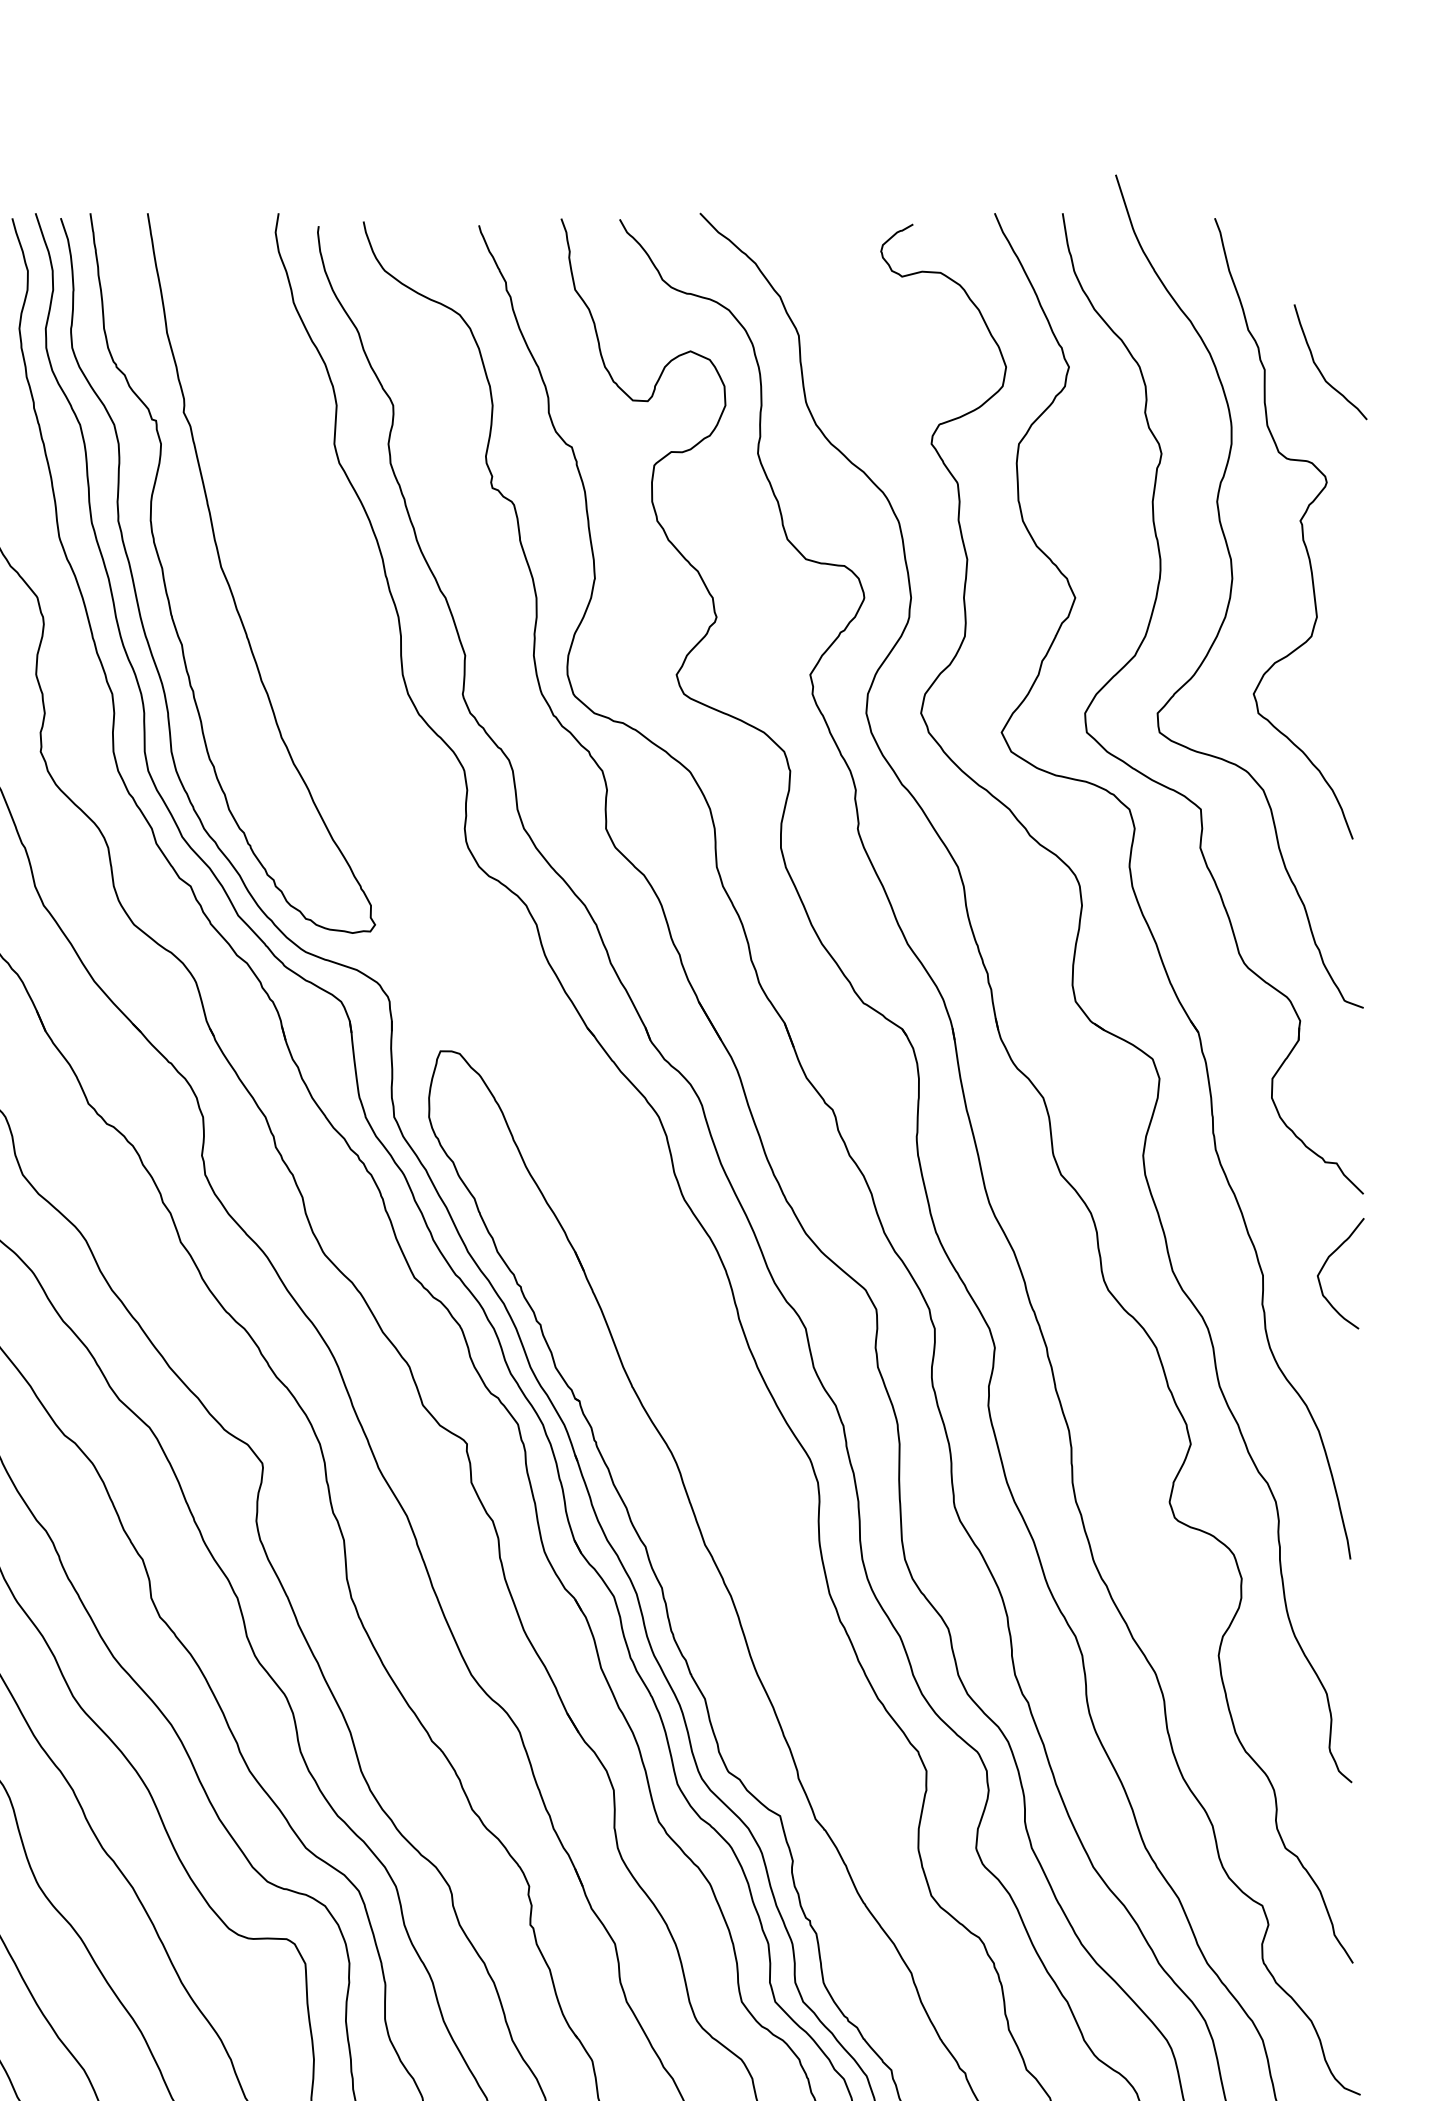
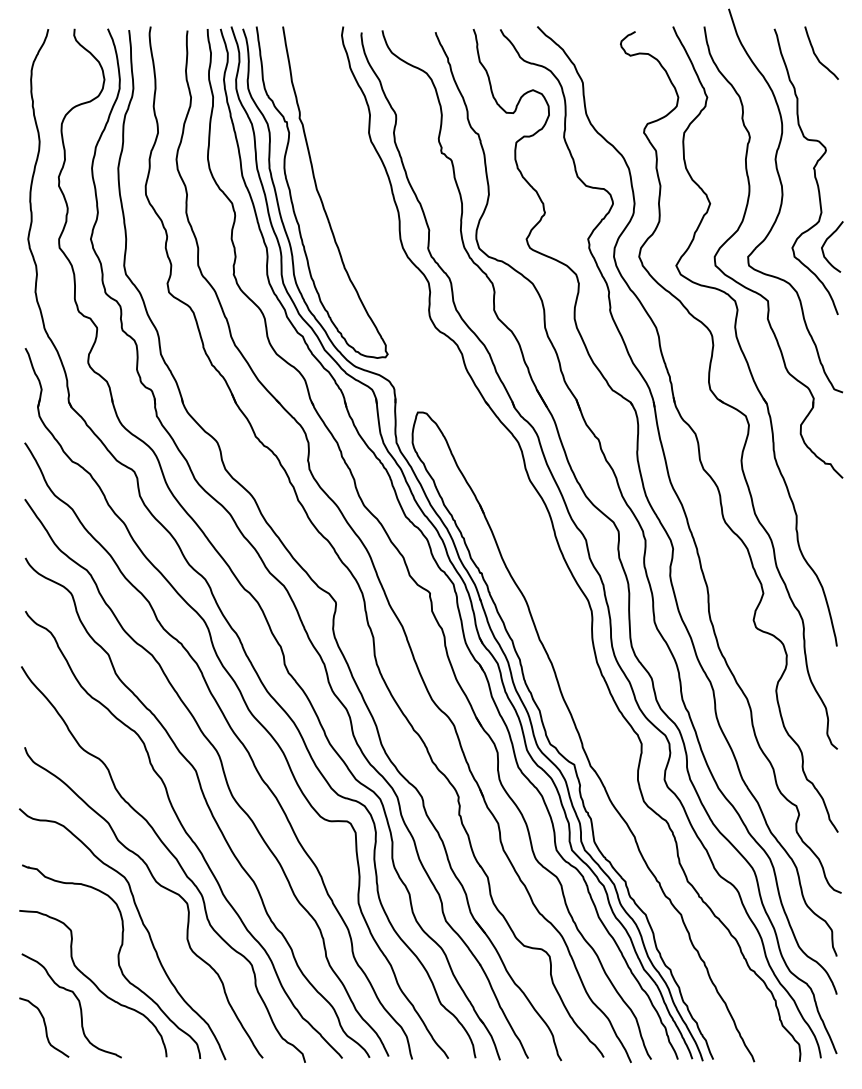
curve: (1319, 365) -> (816, 54), moved
curve: (1327, 1264) -> (826, 242), moved

